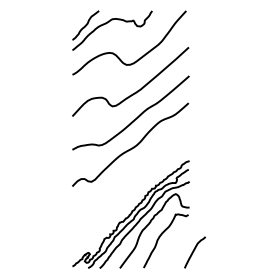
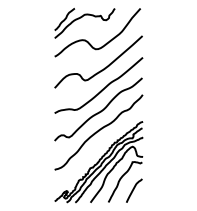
curve: (130, 174) -> (98, 131), added
curve: (194, 251) -> (133, 190), moved

